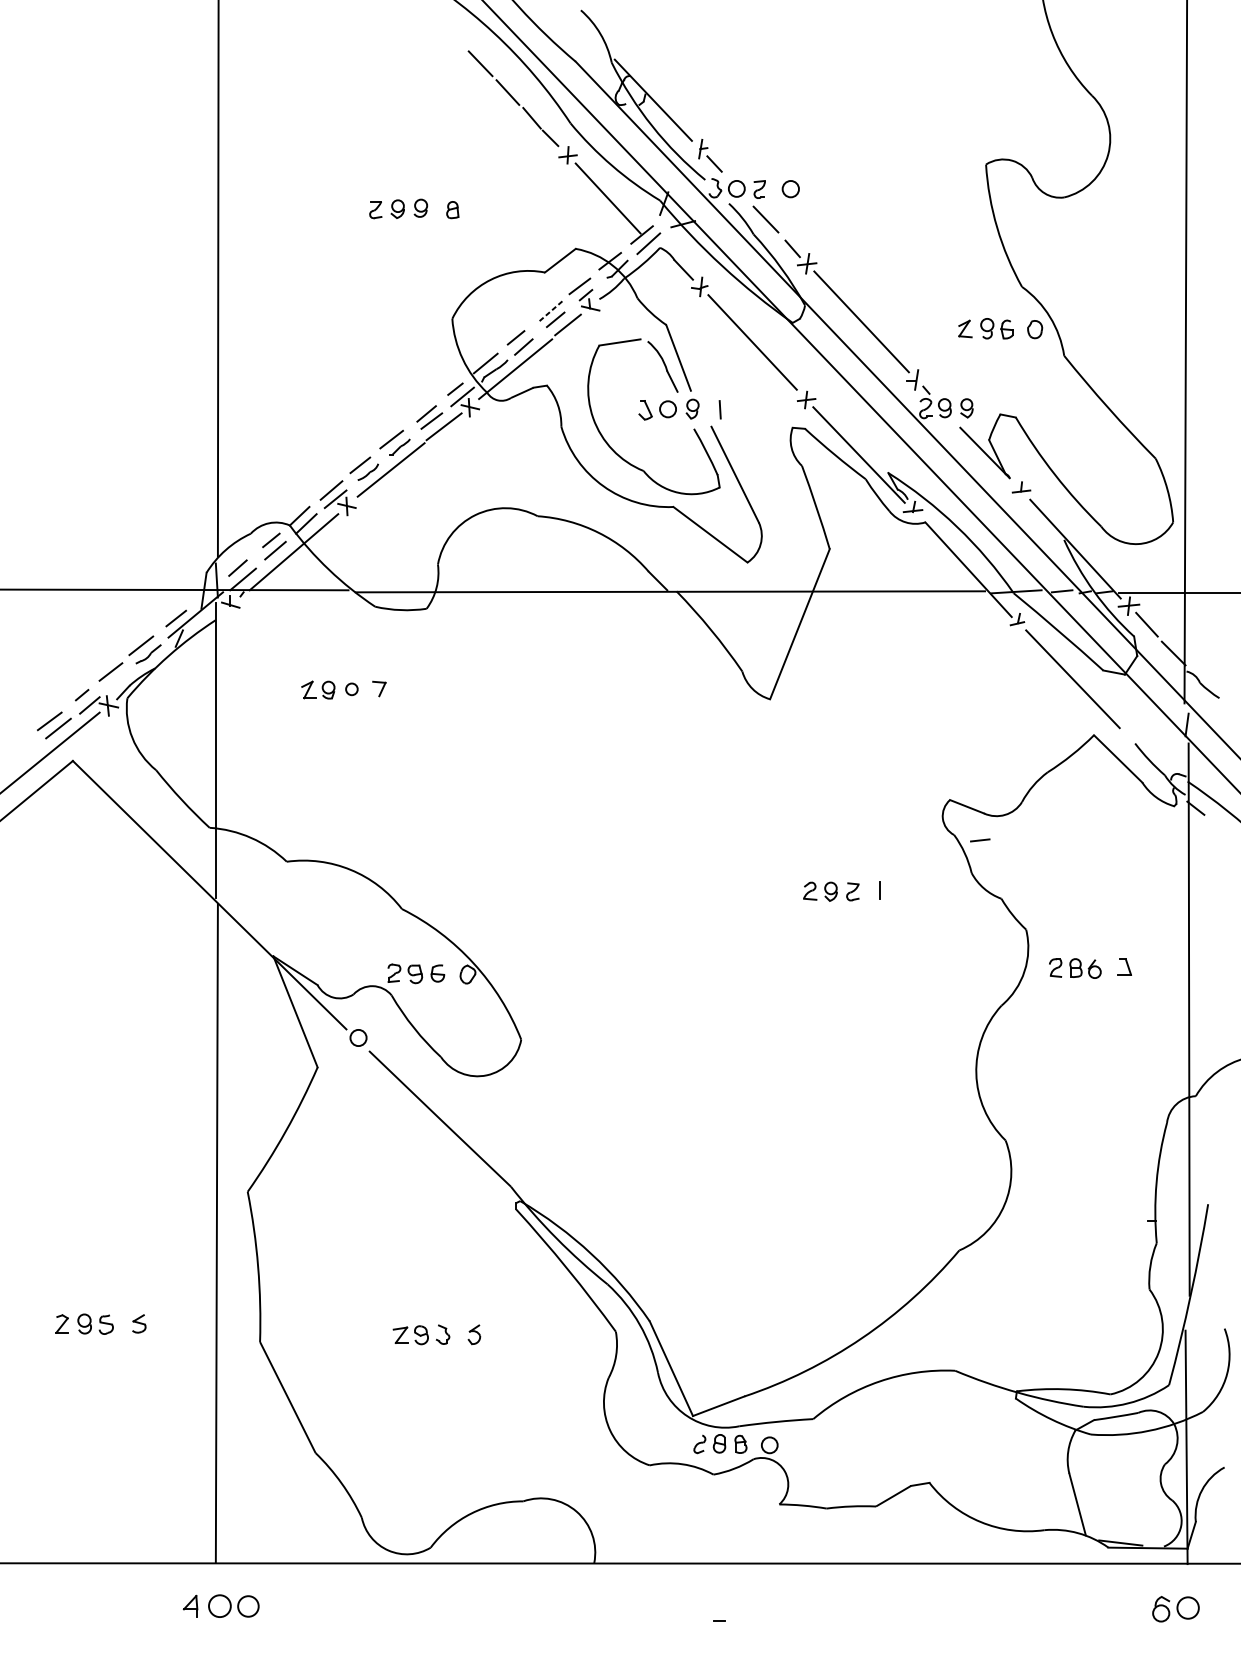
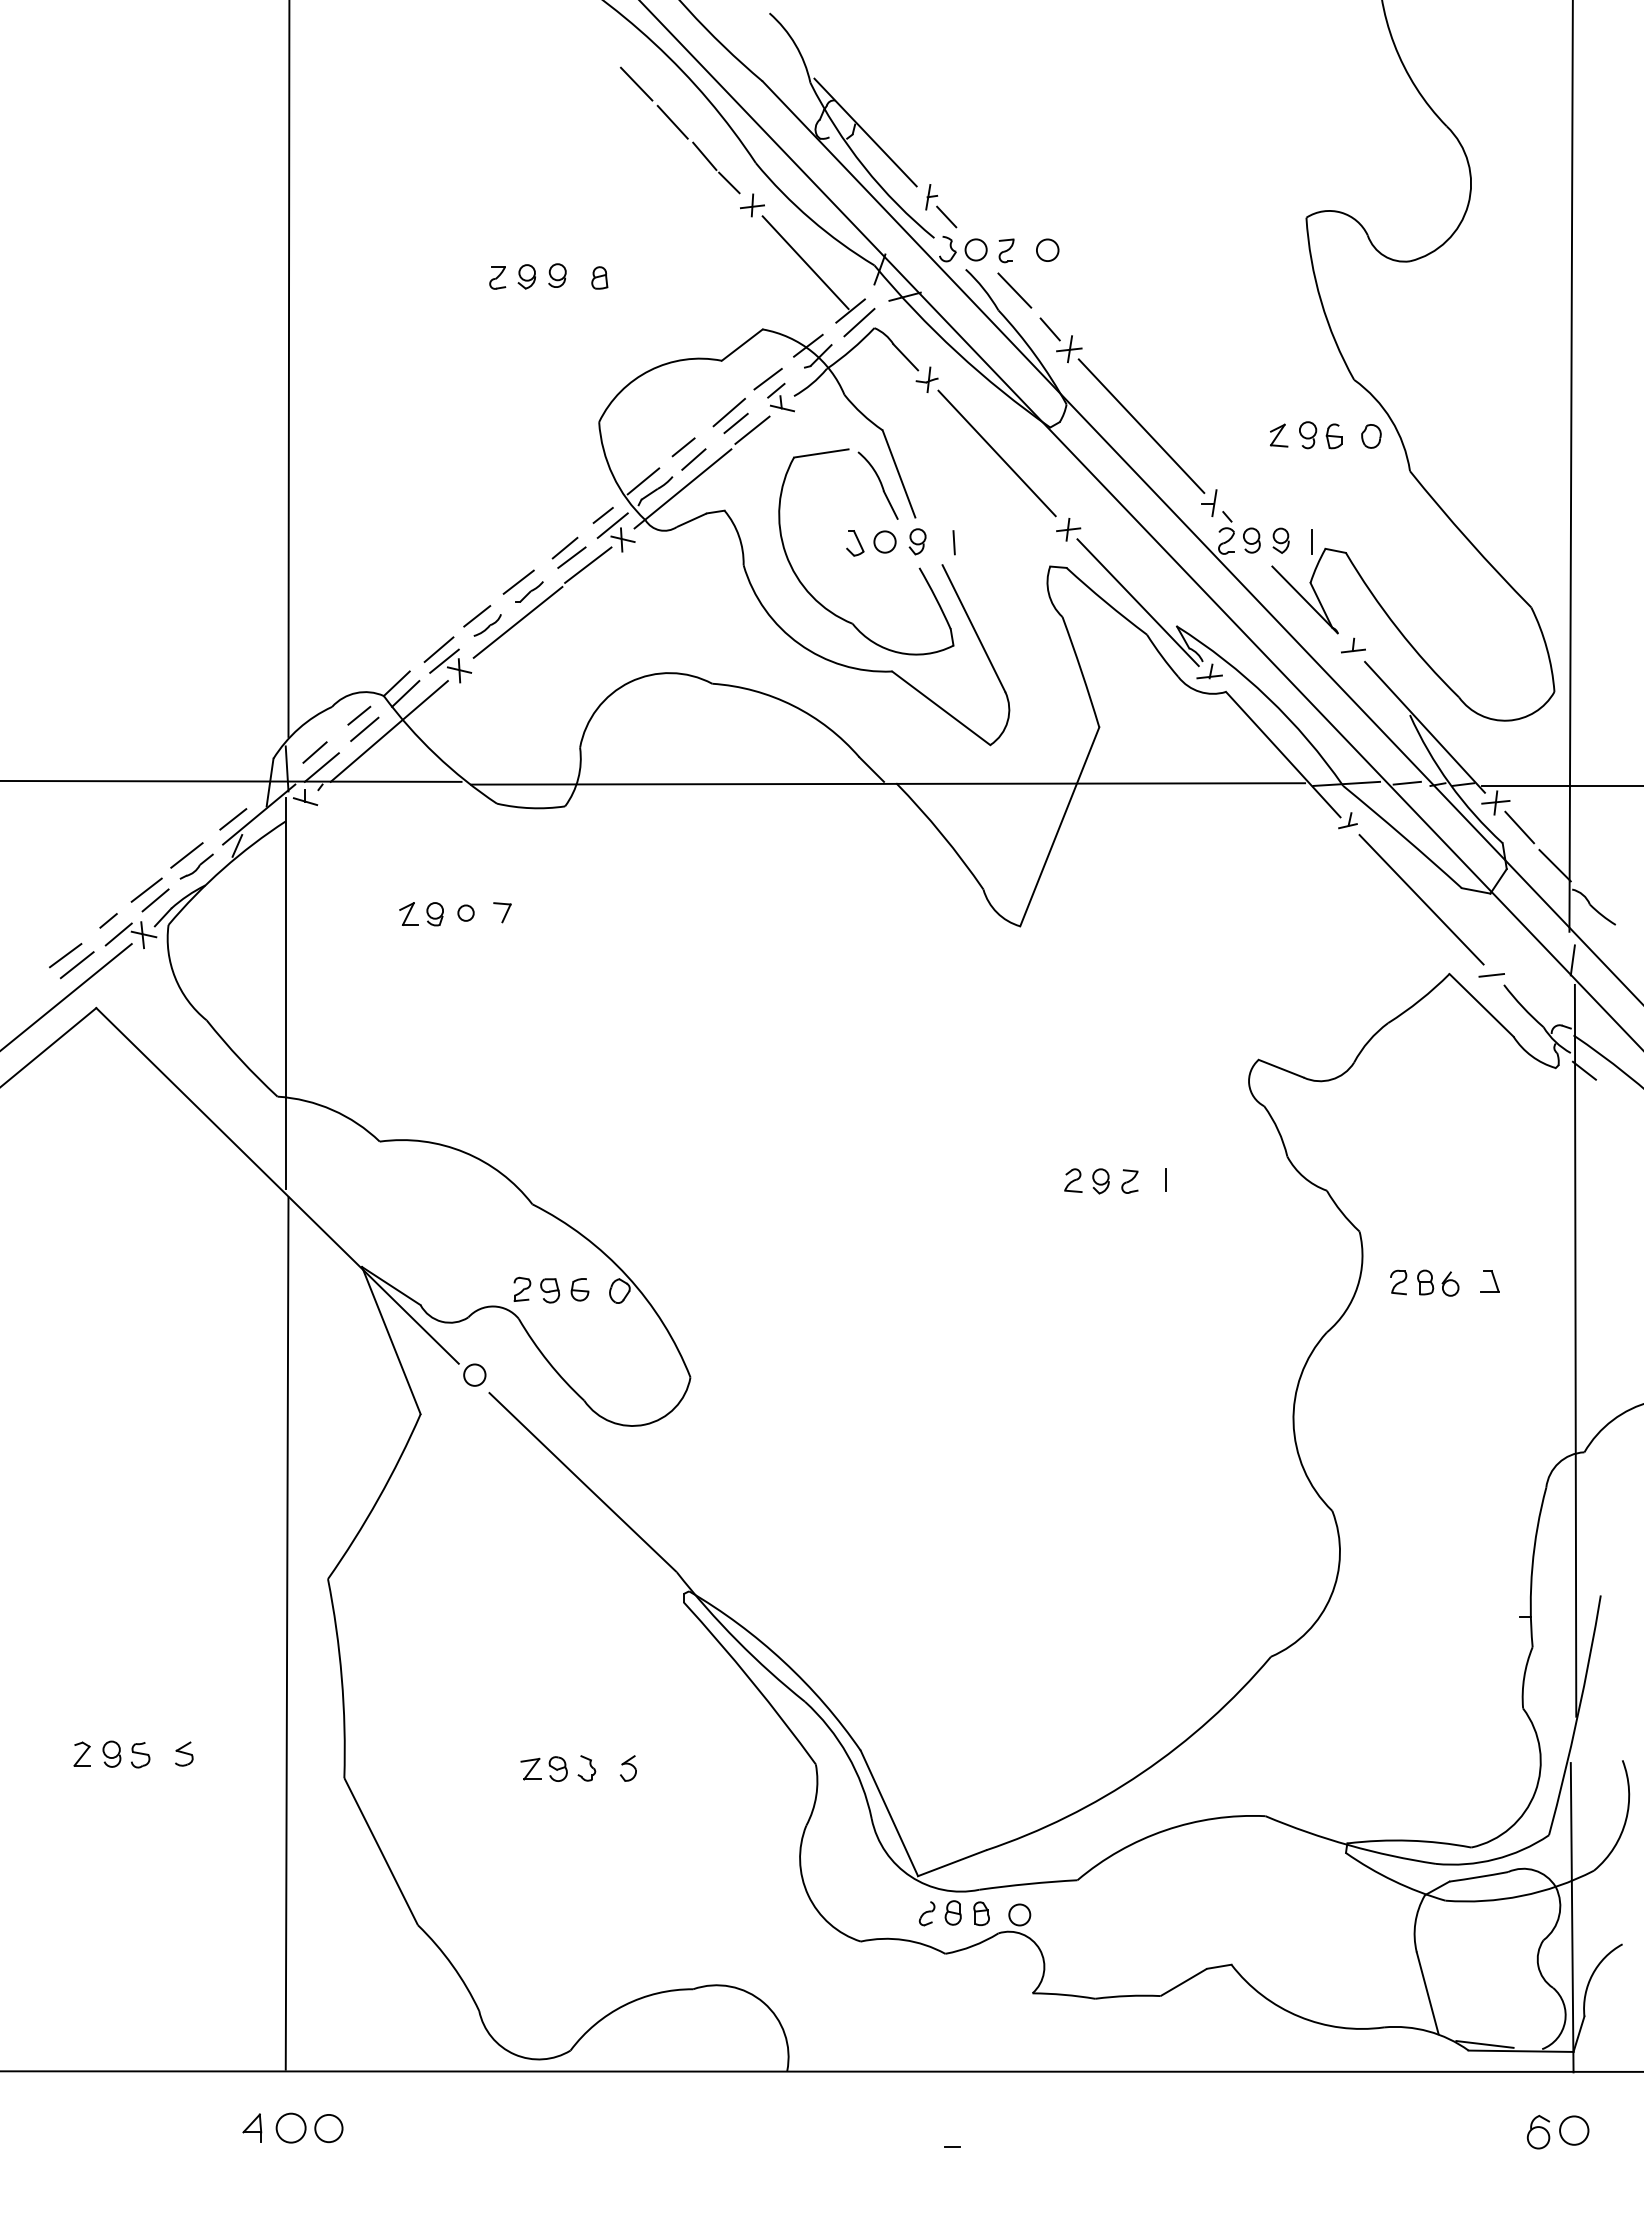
line: (550, 311) -> (729, 412), dashed -> solid
line: (989, 408) -> (1311, 541), added
line: (117, 679) -> (155, 900), added
line: (980, 840) -> (1491, 975), moved

